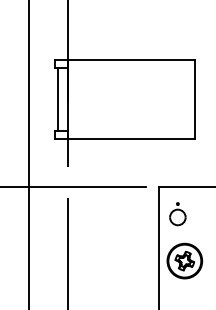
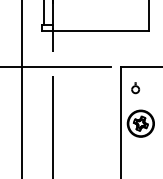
part: (177, 214) -> (135, 88), size x0.6

